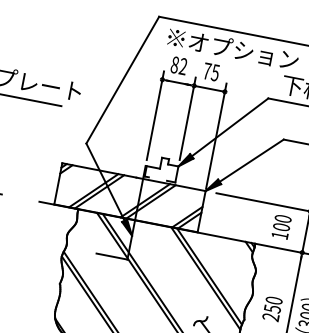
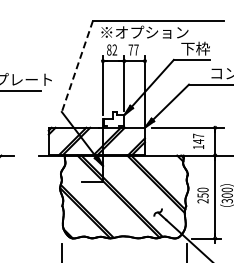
text: (215, 72) -> (136, 49), 75 -> 77
line: (122, 80) -> (77, 66), solid -> dashed
text: (282, 222) -> (198, 138), 100 -> 147

